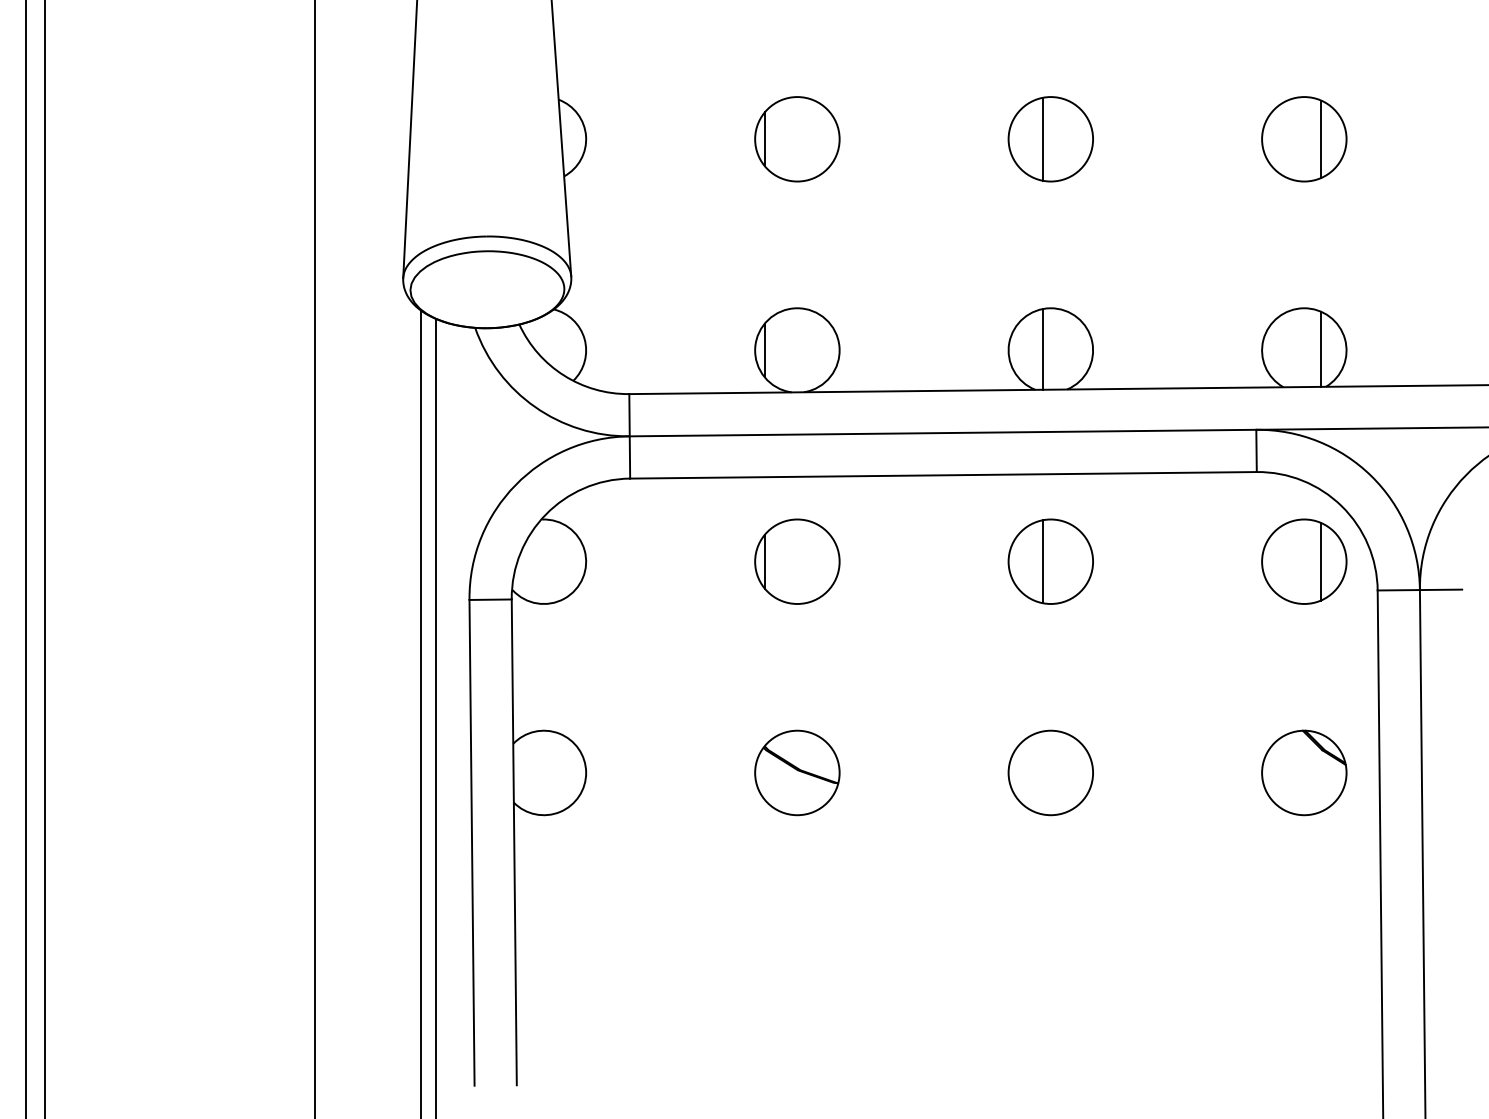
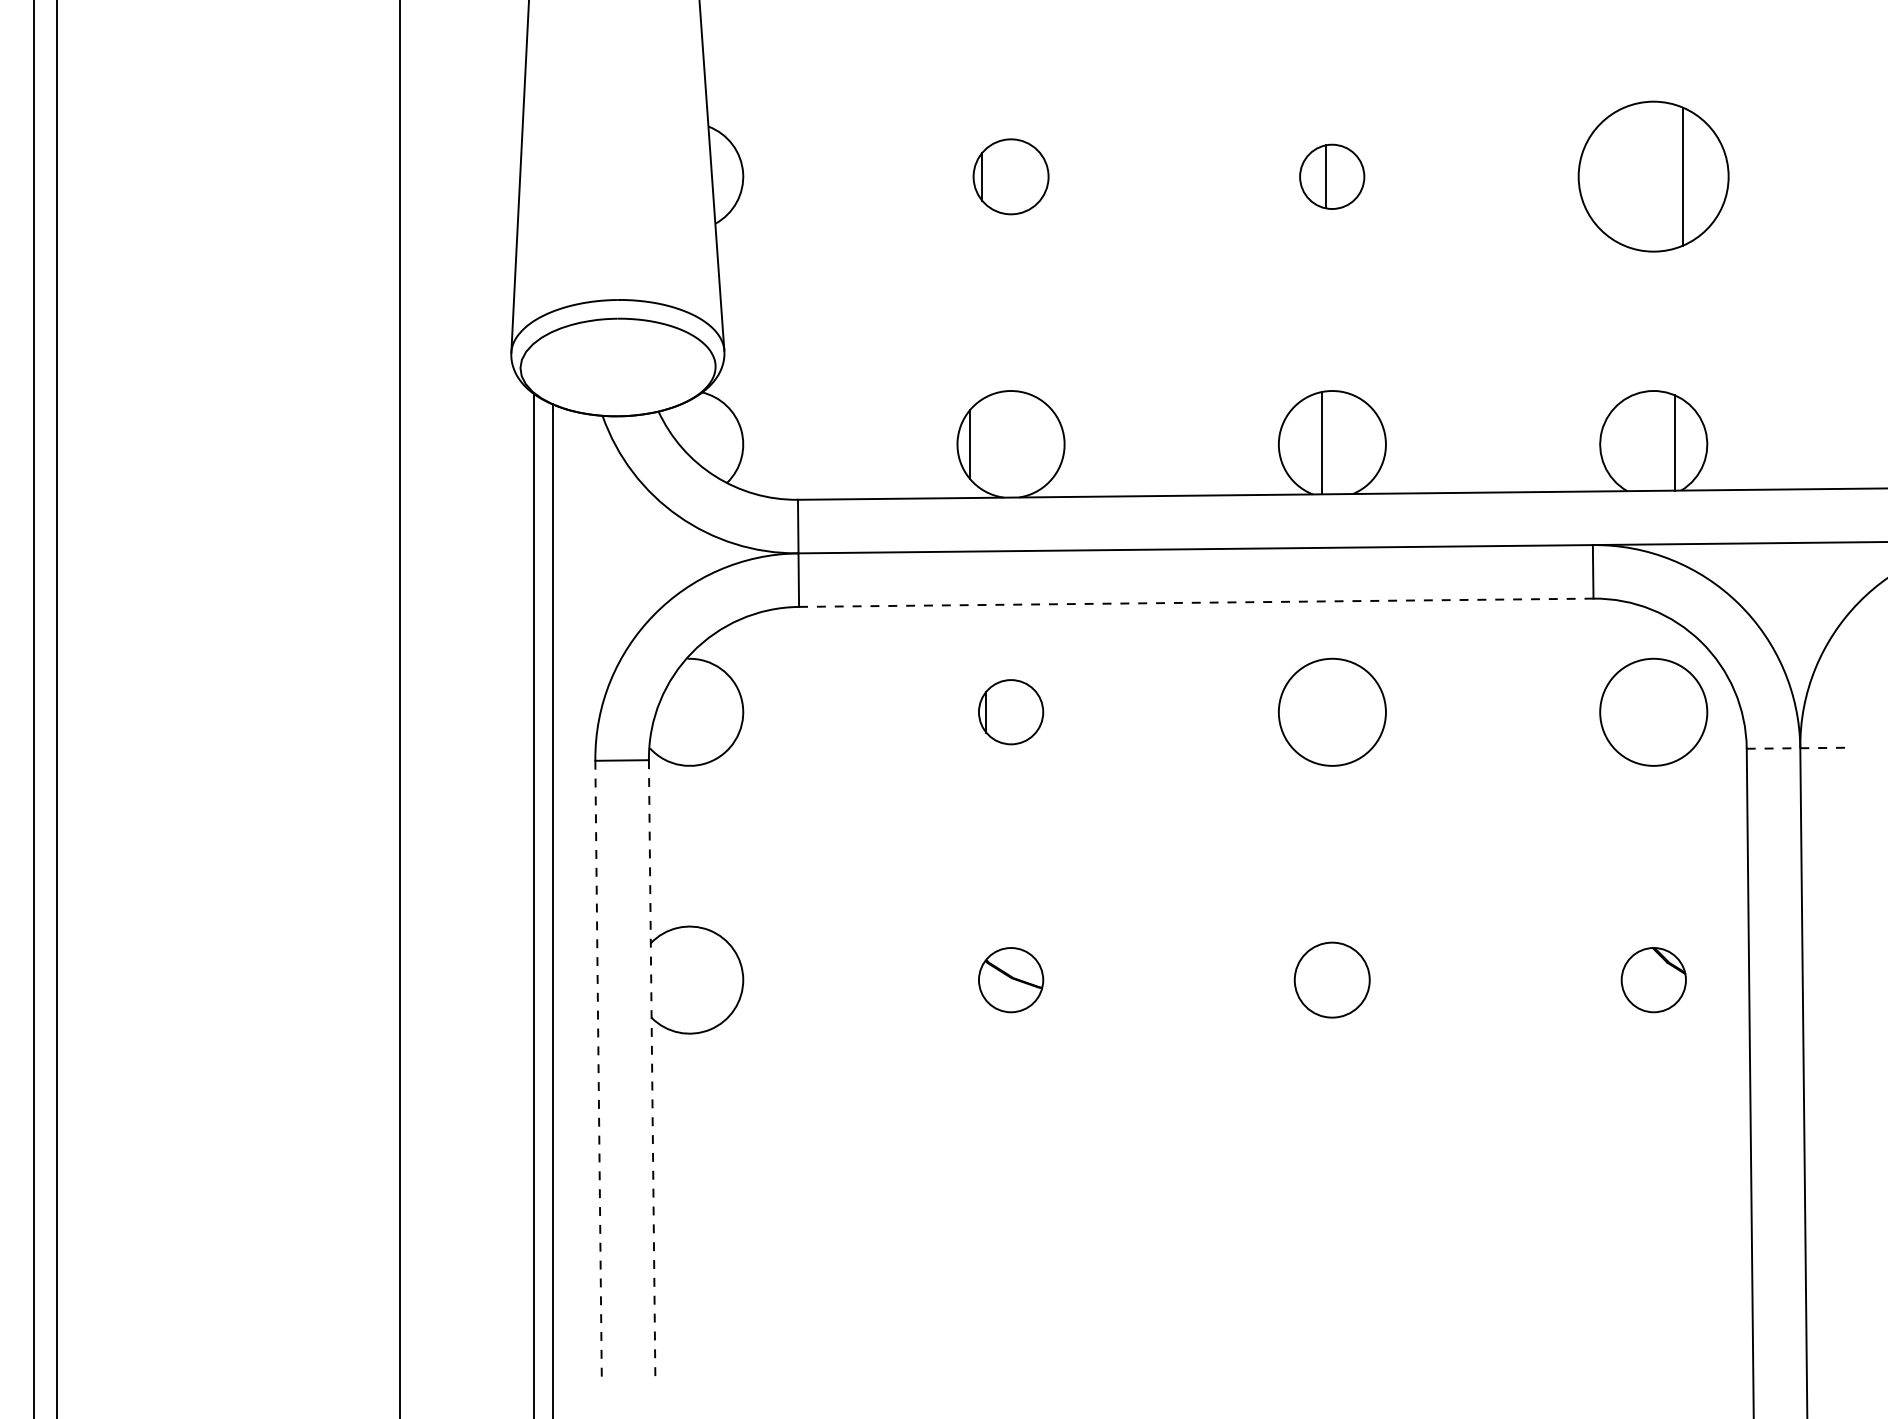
part: (797, 139) -> (1011, 177), size x0.7
part: (1050, 139) -> (1331, 177), size x0.6
part: (1304, 139) -> (1653, 177), size x1.4
line: (943, 475) -> (1196, 603), solid -> dashed
part: (797, 561) -> (1011, 712), size x0.6
line: (1042, 561) -> (1321, 712), removed
line: (1321, 561) -> (1675, 712), removed
line: (1420, 590) -> (1801, 748), solid -> dashed
part: (797, 772) -> (1011, 979), size x0.6
circle: (1050, 772) -> (1331, 979), size x0.7
part: (1304, 772) -> (1653, 979), size x0.6
line: (472, 842) -> (599, 1068), solid -> dashed
line: (514, 842) -> (652, 1068), solid -> dashed

